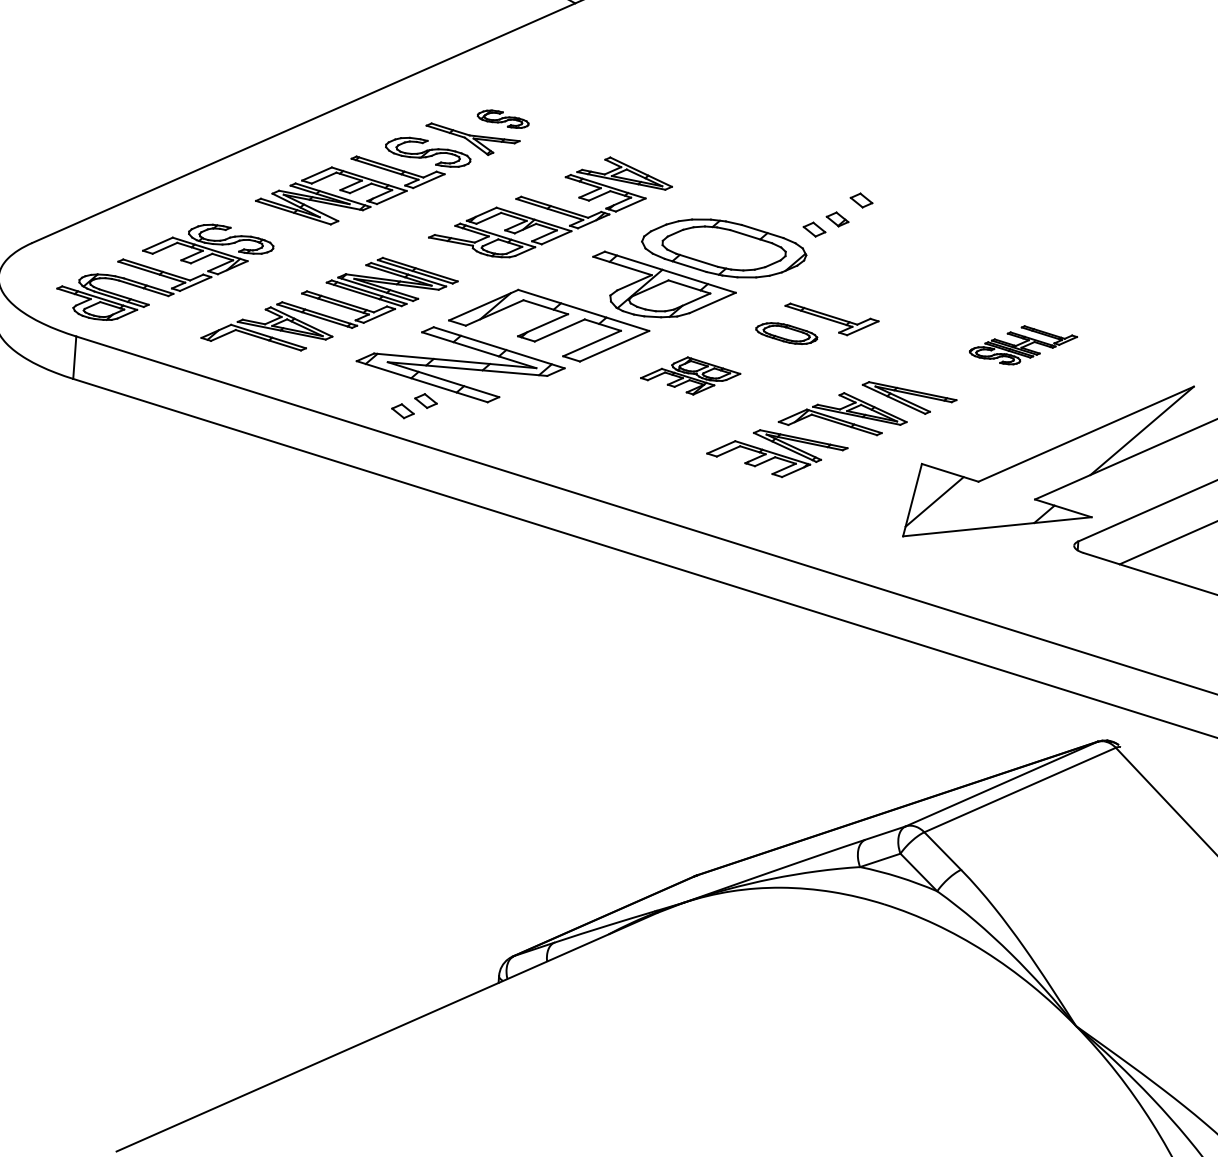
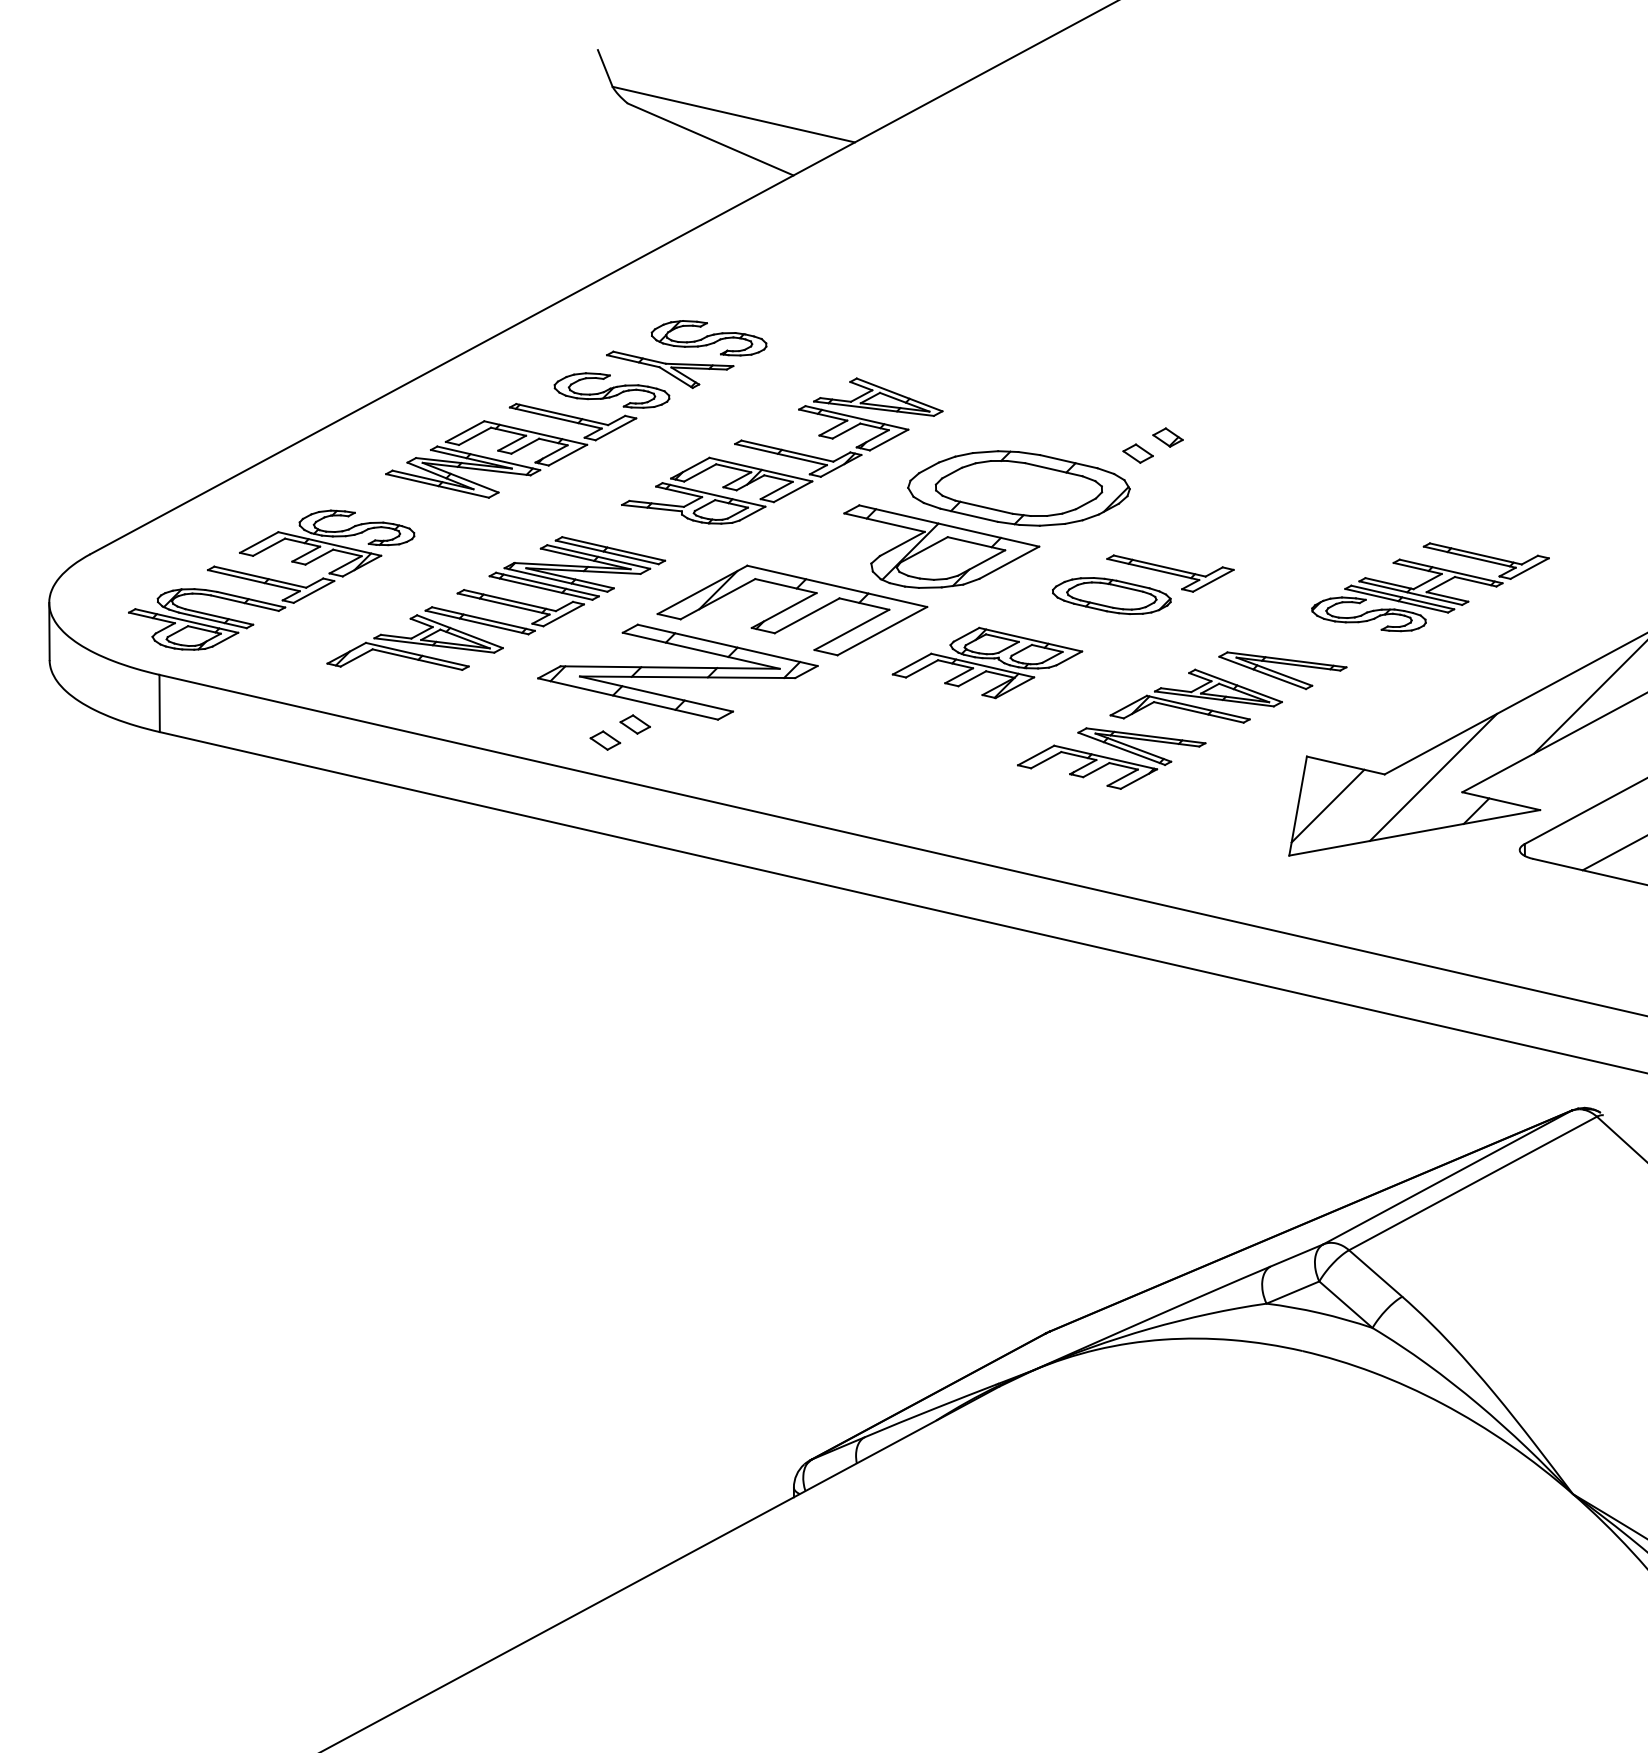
part: (502, 119) -> (708, 338), size x1.67
part: (861, 200) -> (1197, 409), removed
part: (786, 333) -> (1111, 595), size x1.43
part: (1023, 345) -> (1430, 587), size x1.67
part: (690, 375) -> (987, 662), size x1.43
line: (1014, 486) -> (1433, 776), added

